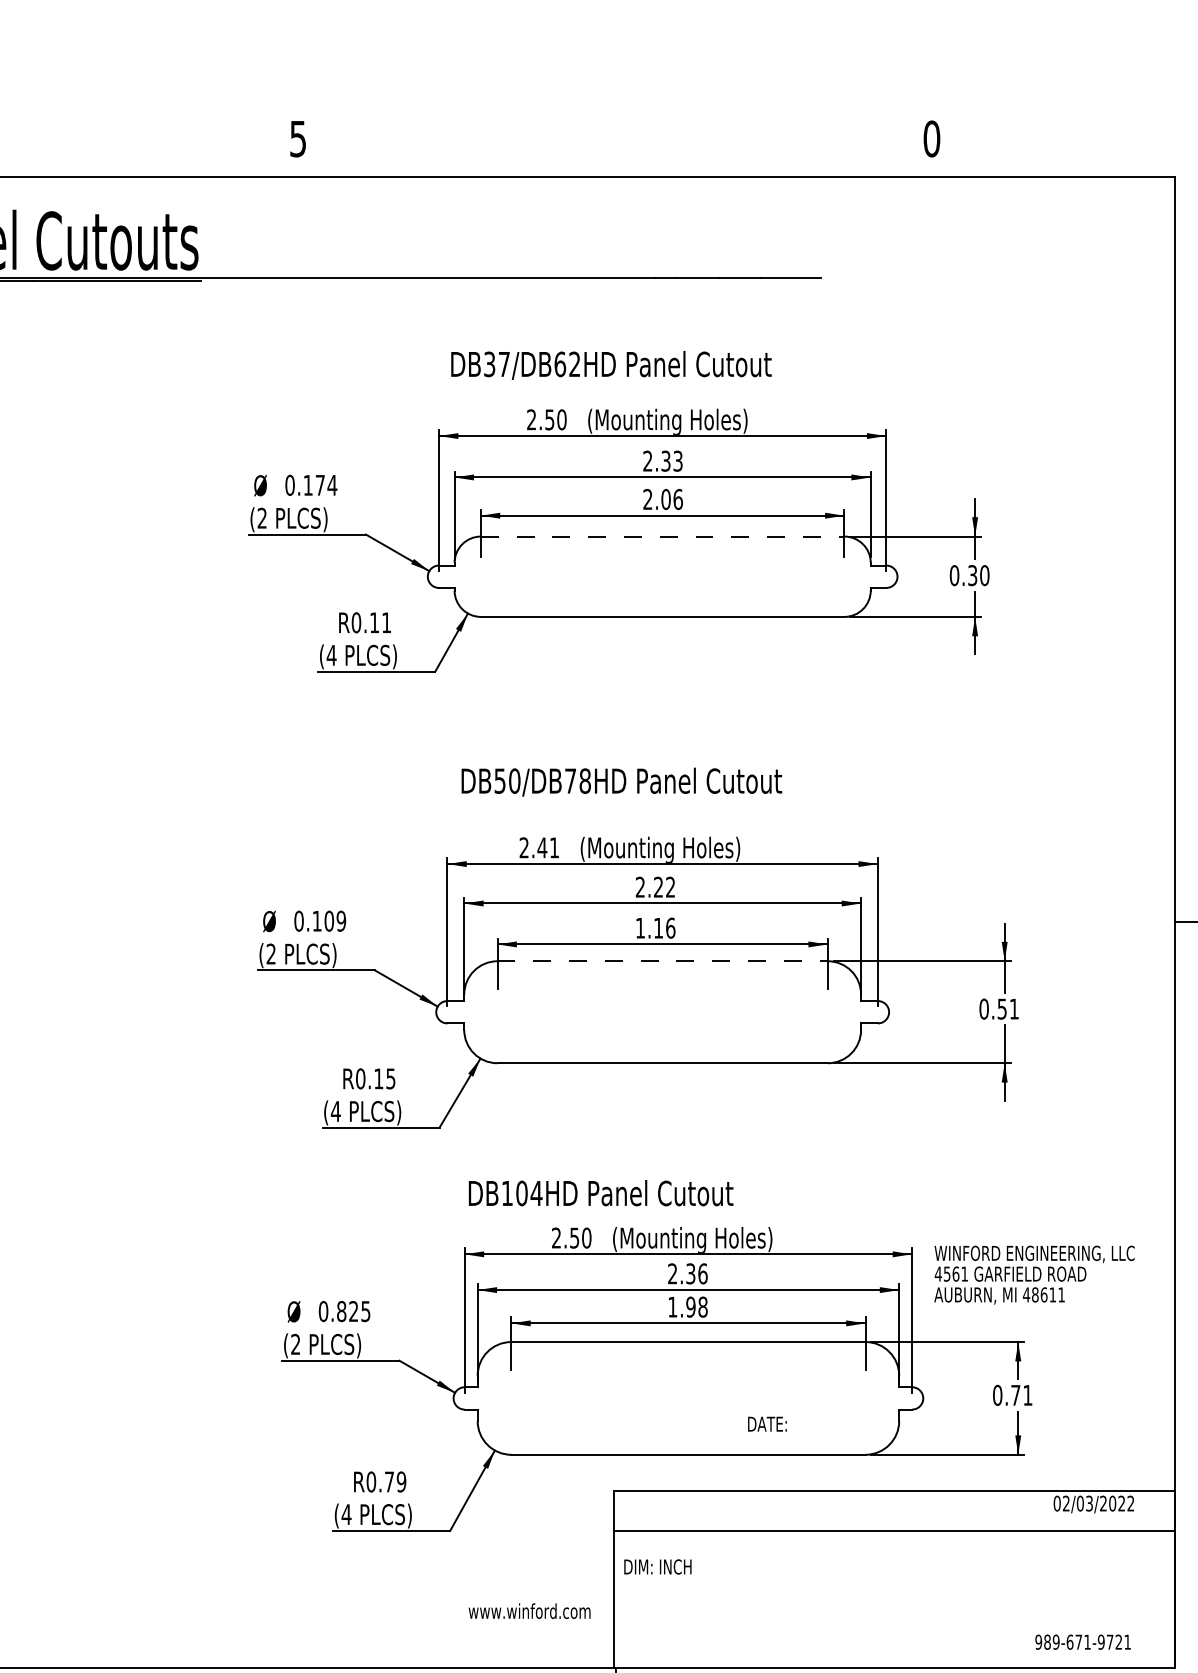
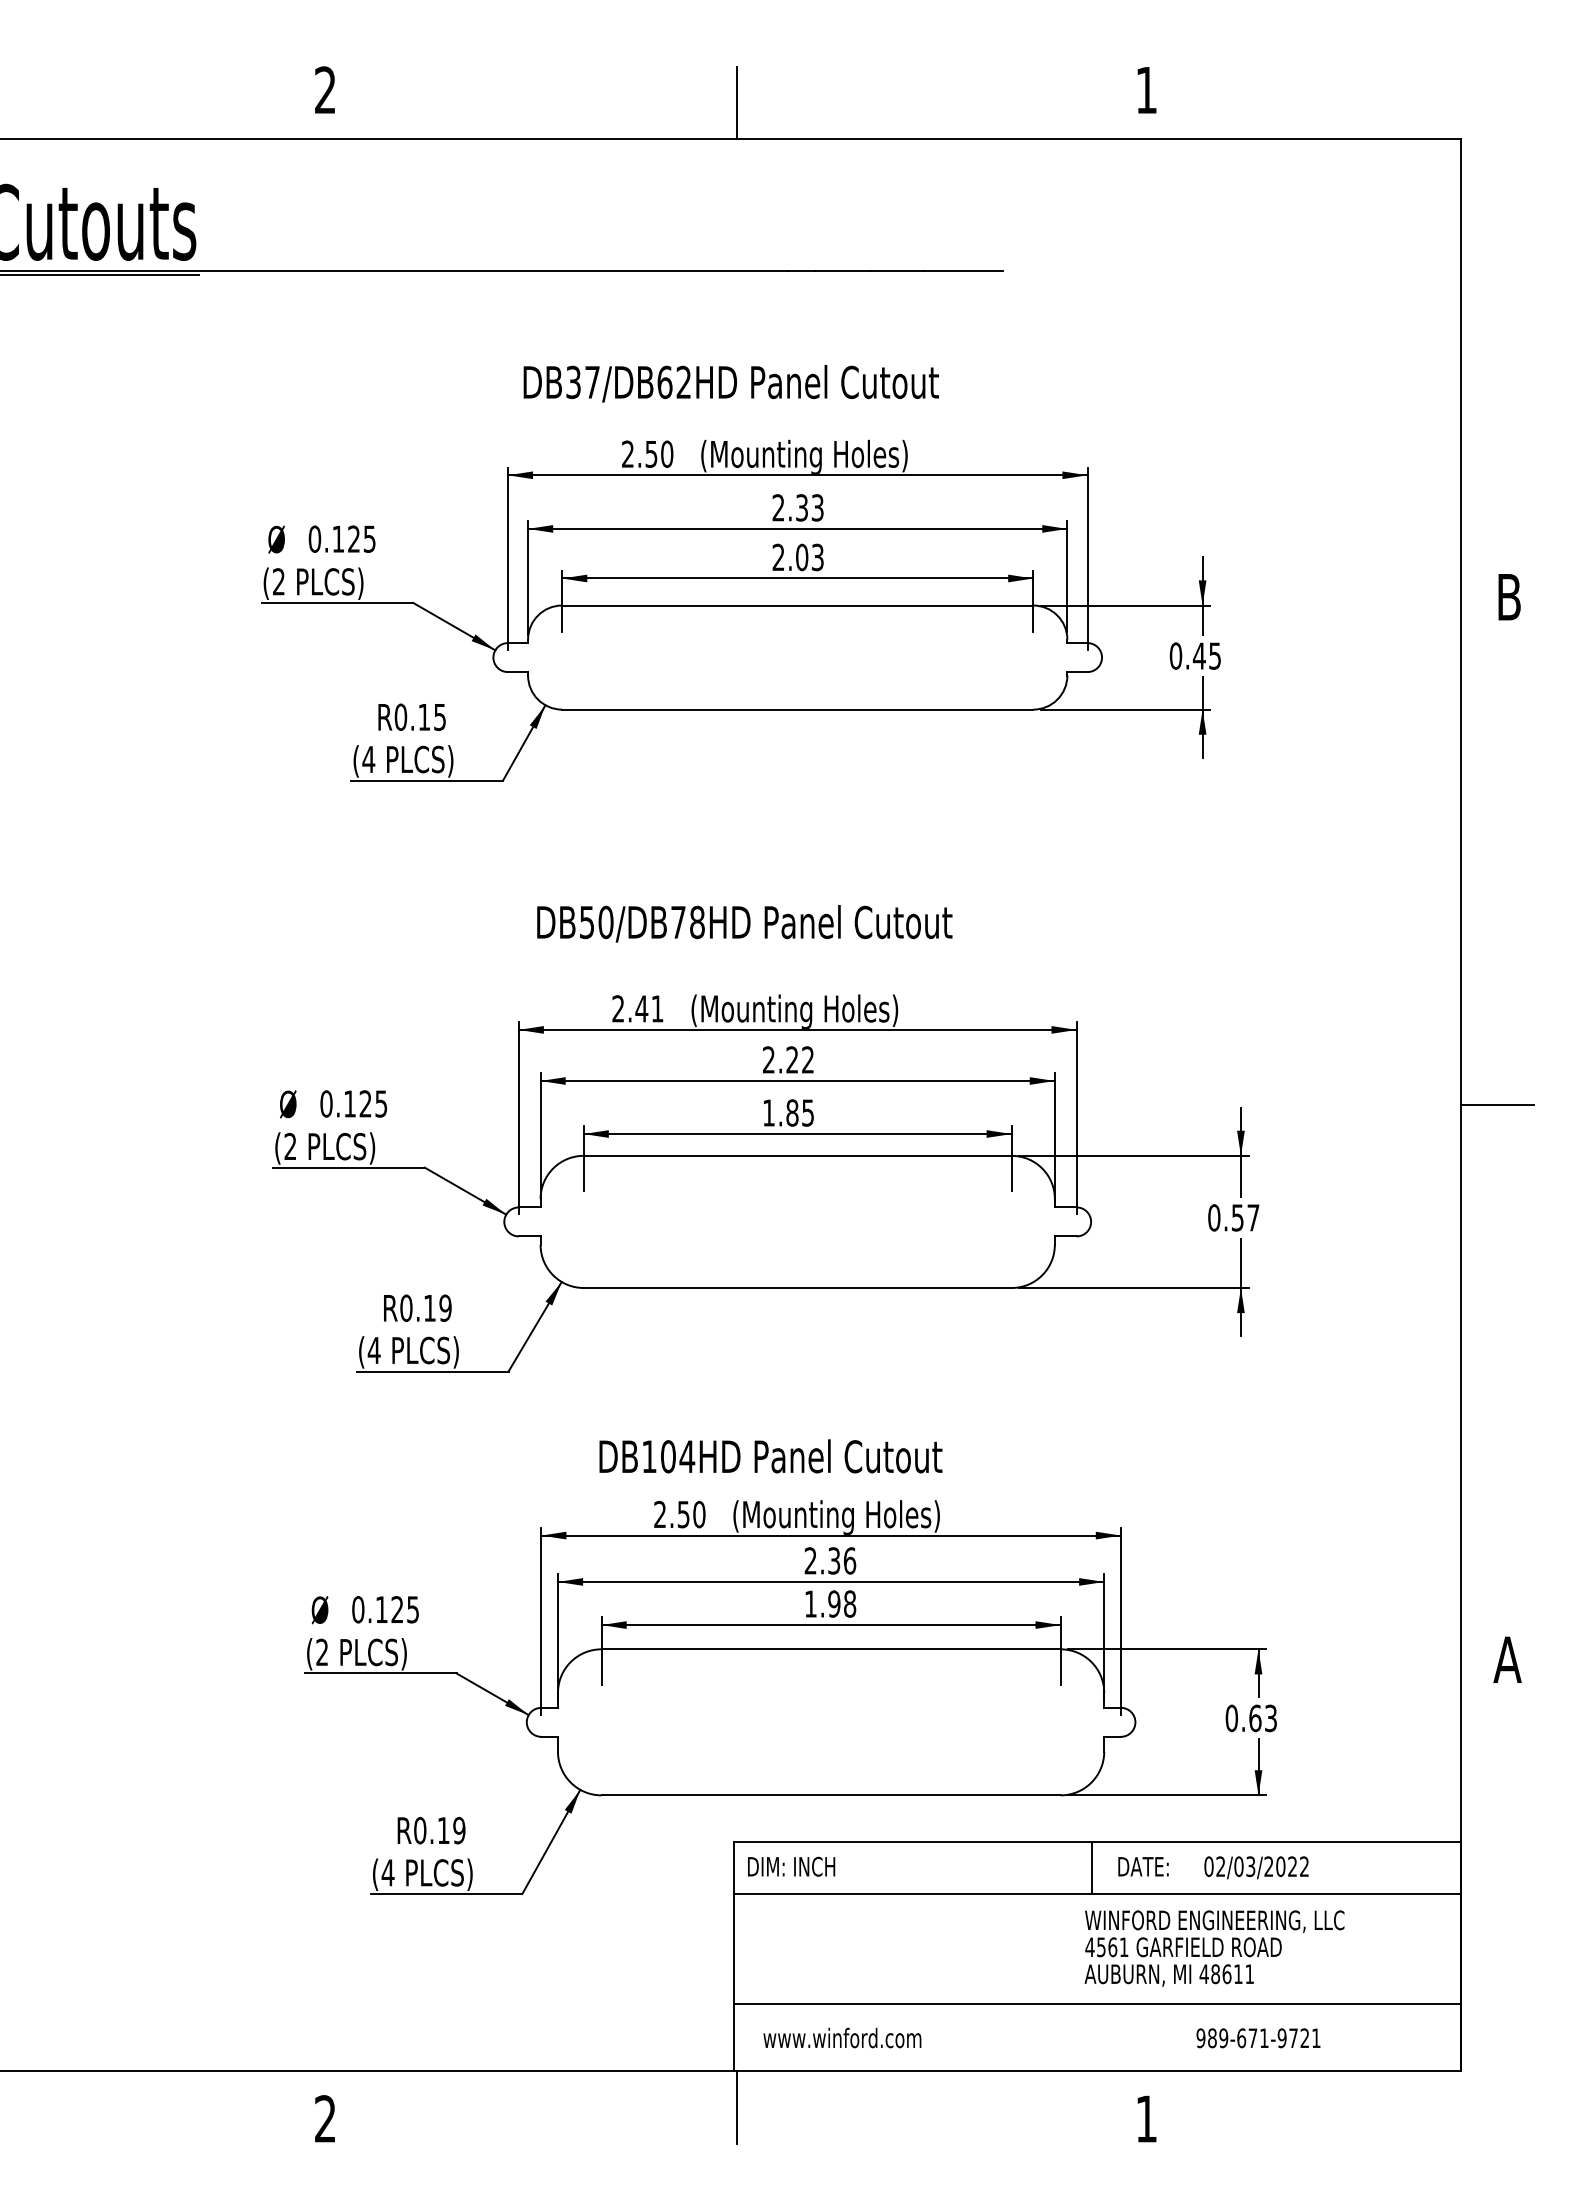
text: (298, 139) -> (325, 90), 5 -> 2
text: (931, 139) -> (1146, 90), 0 -> 1
line: (615, 148) -> (736, 102), added
text: (326, 484) -> (362, 538), 0.174 -> 0.125
text: (677, 499) -> (817, 557), 2.06 -> 2.03
line: (662, 536) -> (797, 605), dashed -> solid
text: (978, 575) -> (1206, 655), 0.30 -> 0.45
text: (386, 622) -> (439, 717), R0.11 -> R0.15
text: (335, 920) -> (373, 1103), 0.109 -> 0.125
text: (664, 927) -> (800, 1112), 1.16 -> 1.85
line: (663, 960) -> (798, 1155), dashed -> solid
text: (1014, 1008) -> (1253, 1217), 0.51 -> 0.57
text: (390, 1078) -> (445, 1307), R0.15 -> R0.19
text: (600, 1193) -> (770, 1456), moved
text: (1034, 1275) -> (1214, 1948), moved
text: (341, 1311) -> (381, 1609), 0.825 -> 0.125
text: (1021, 1395) -> (1262, 1718), 0.71 -> 0.63
text: (767, 1424) -> (1143, 1866), moved
text: (389, 1481) -> (443, 1830), R0.79 -> R0.19
text: (1093, 1504) -> (1256, 1867), moved
line: (890, 1510) -> (1092, 1867), added
text: (657, 1566) -> (791, 1866), moved
text: (529, 1610) -> (842, 2037), moved
line: (894, 1616) -> (1097, 2004), added
text: (1083, 1642) -> (1258, 2038), moved

